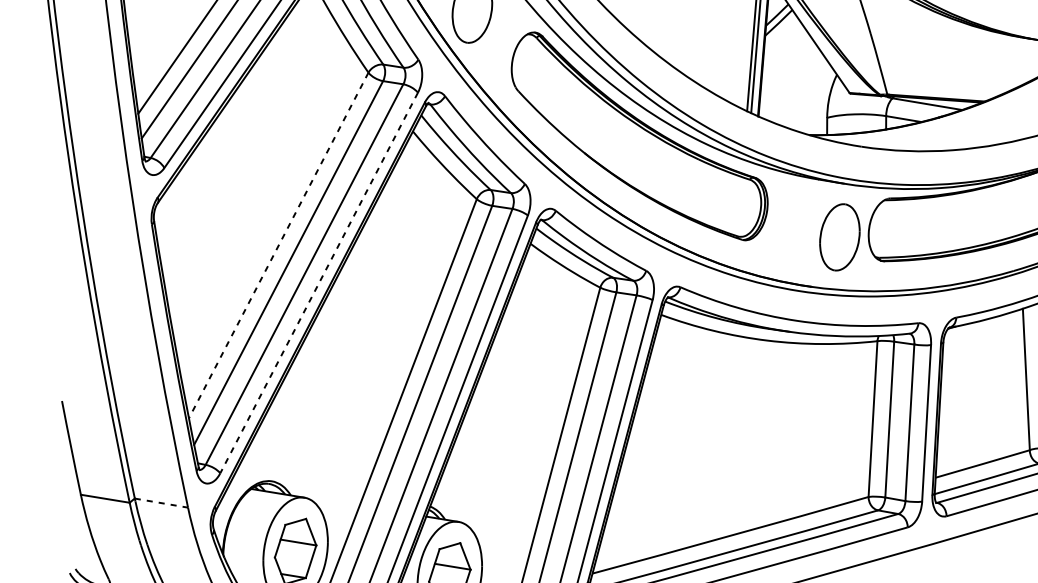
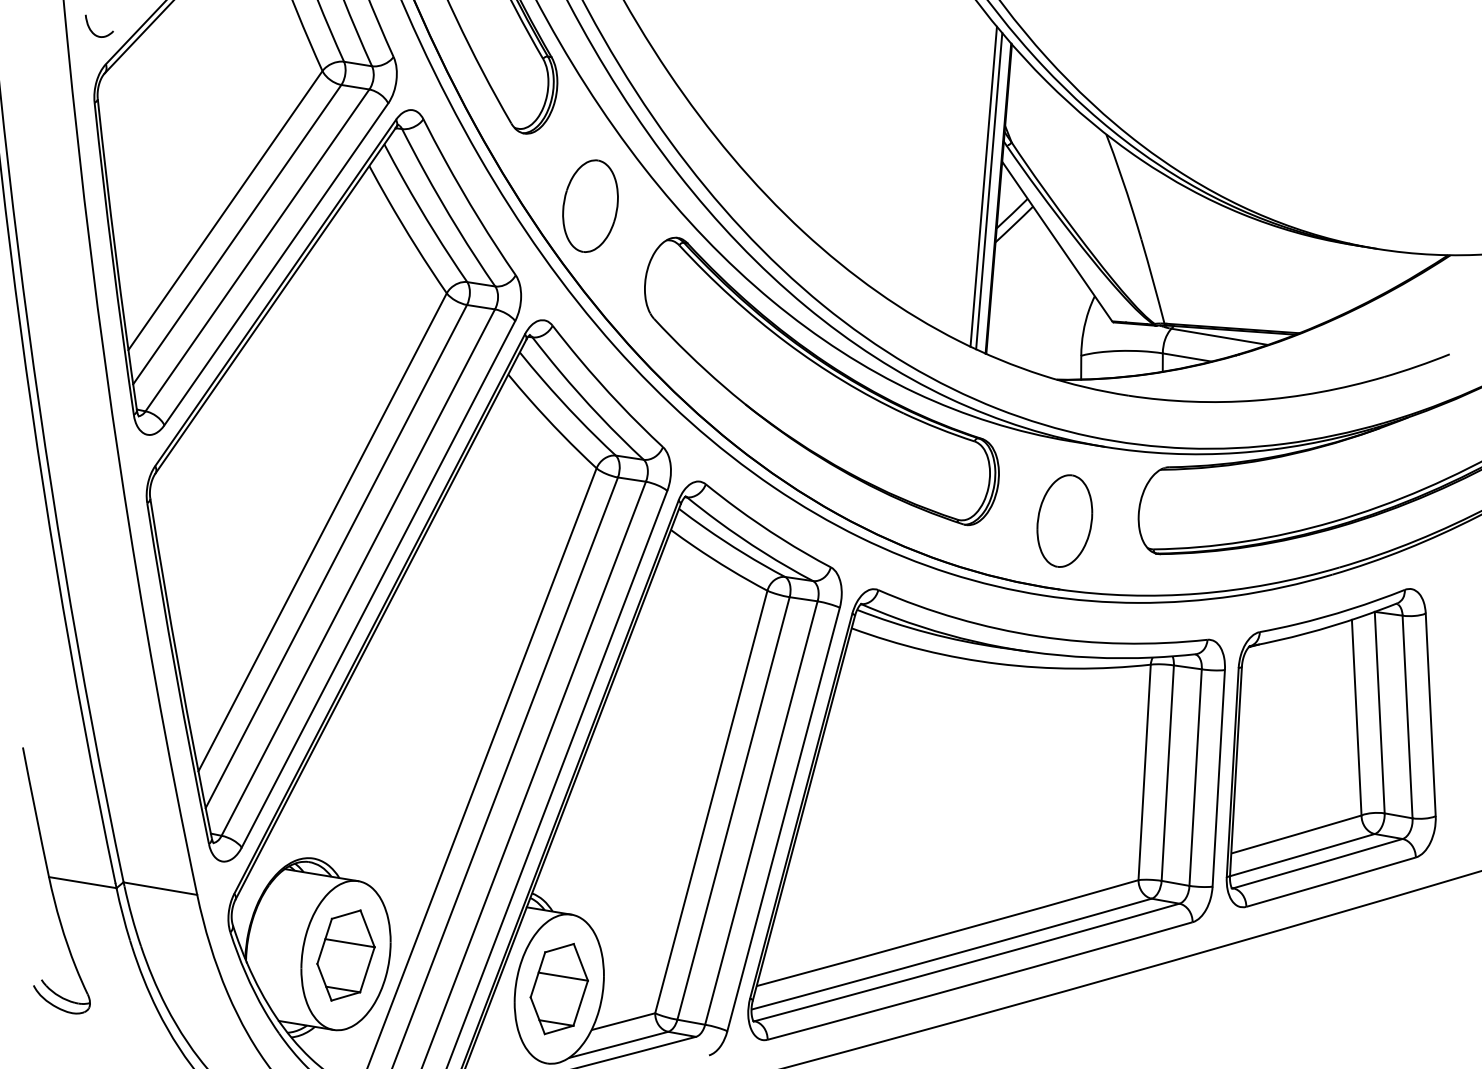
part: (839, 236) -> (1064, 520), moved
line: (278, 245) -> (322, 532), dashed -> solid
line: (319, 283) -> (378, 584), dashed -> solid
line: (161, 503) -> (160, 888), dashed -> solid

